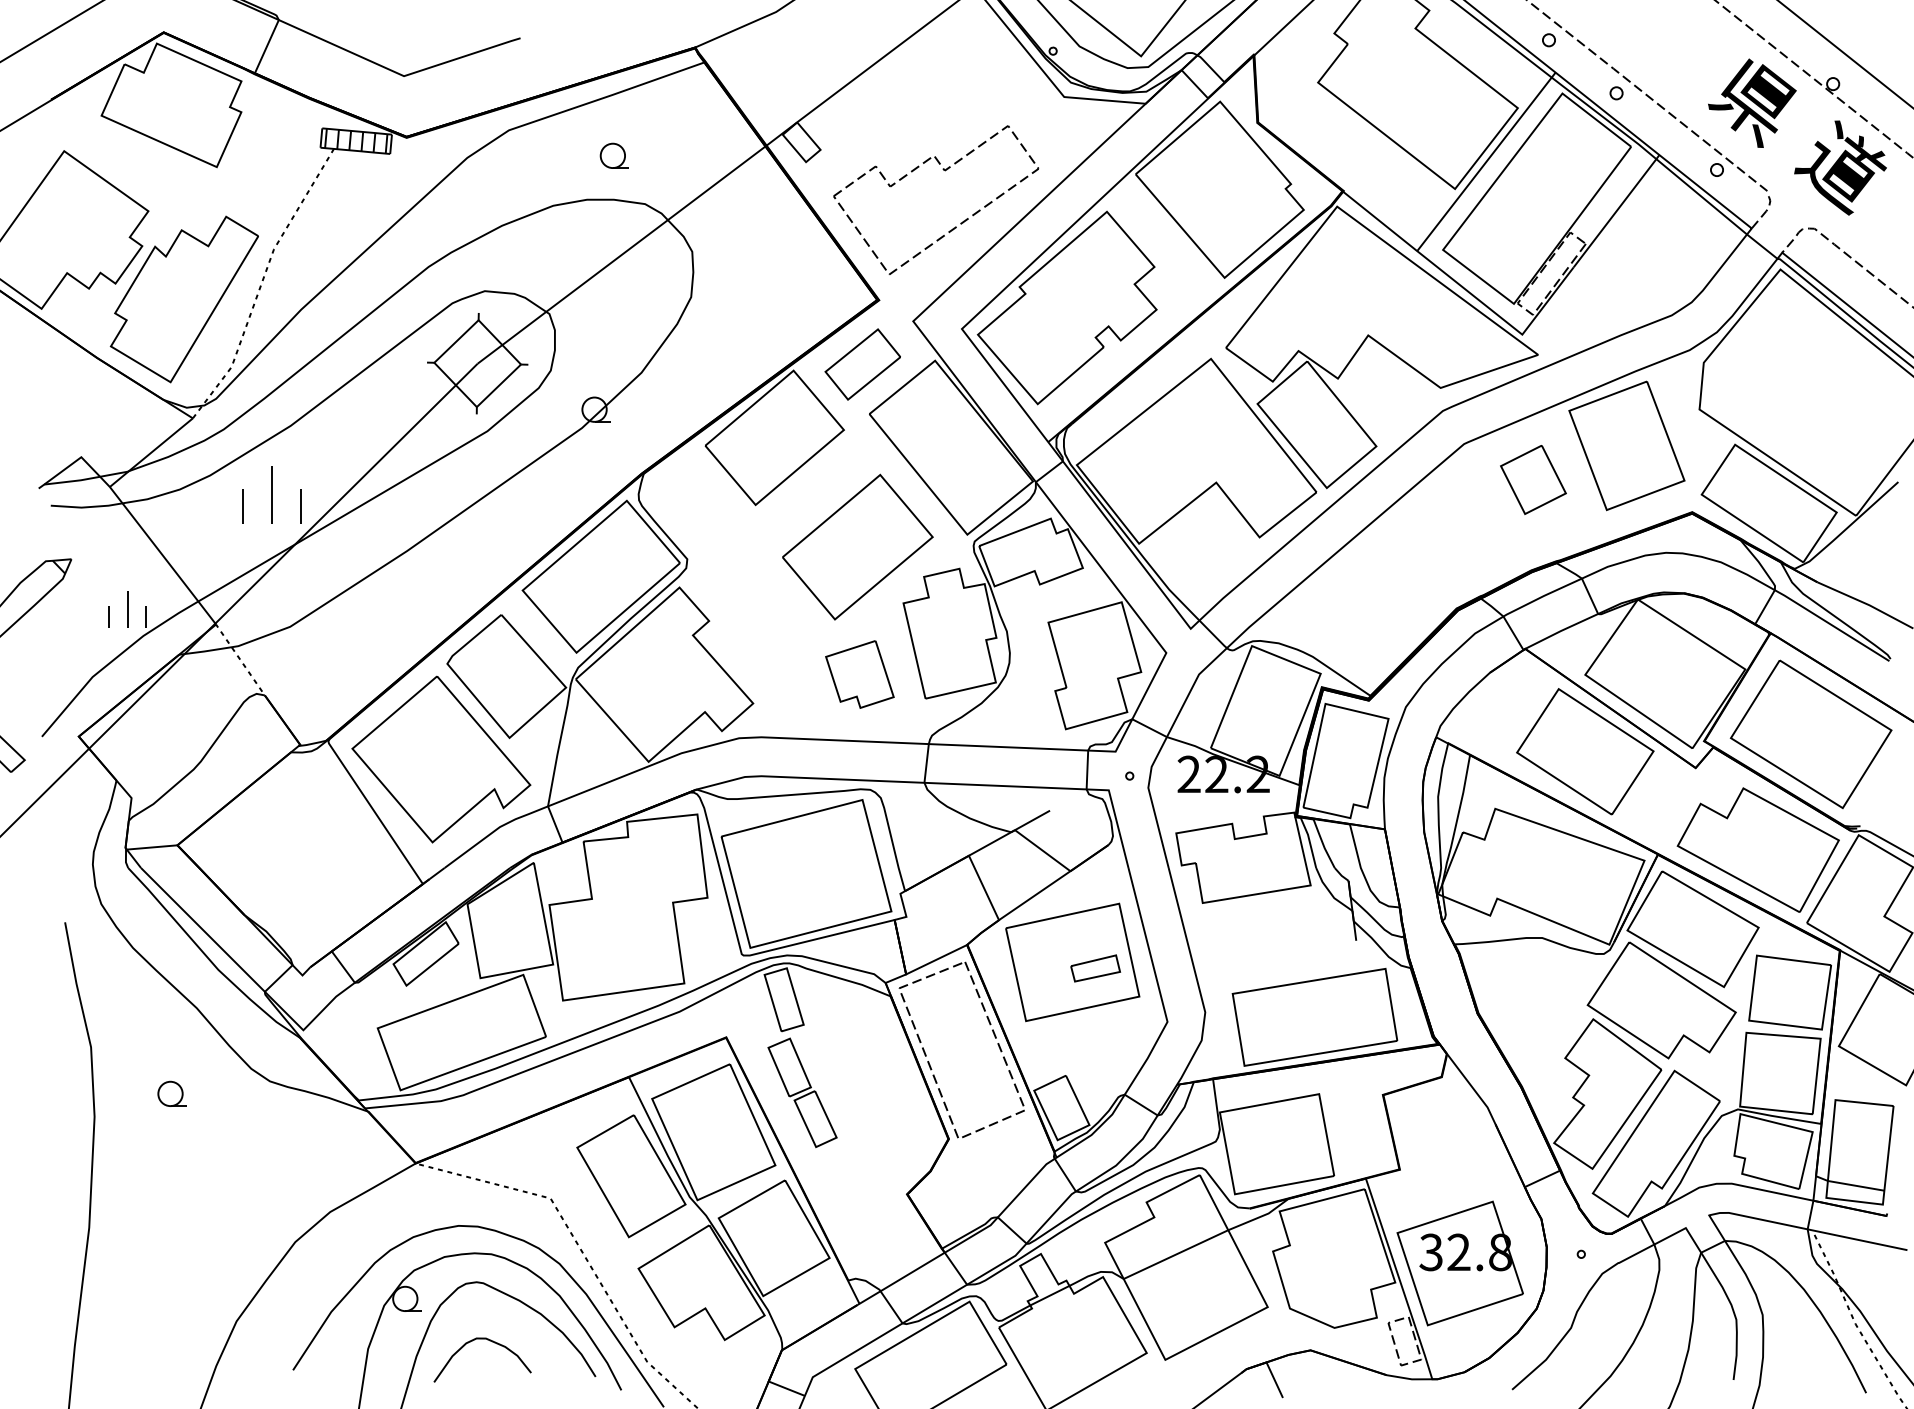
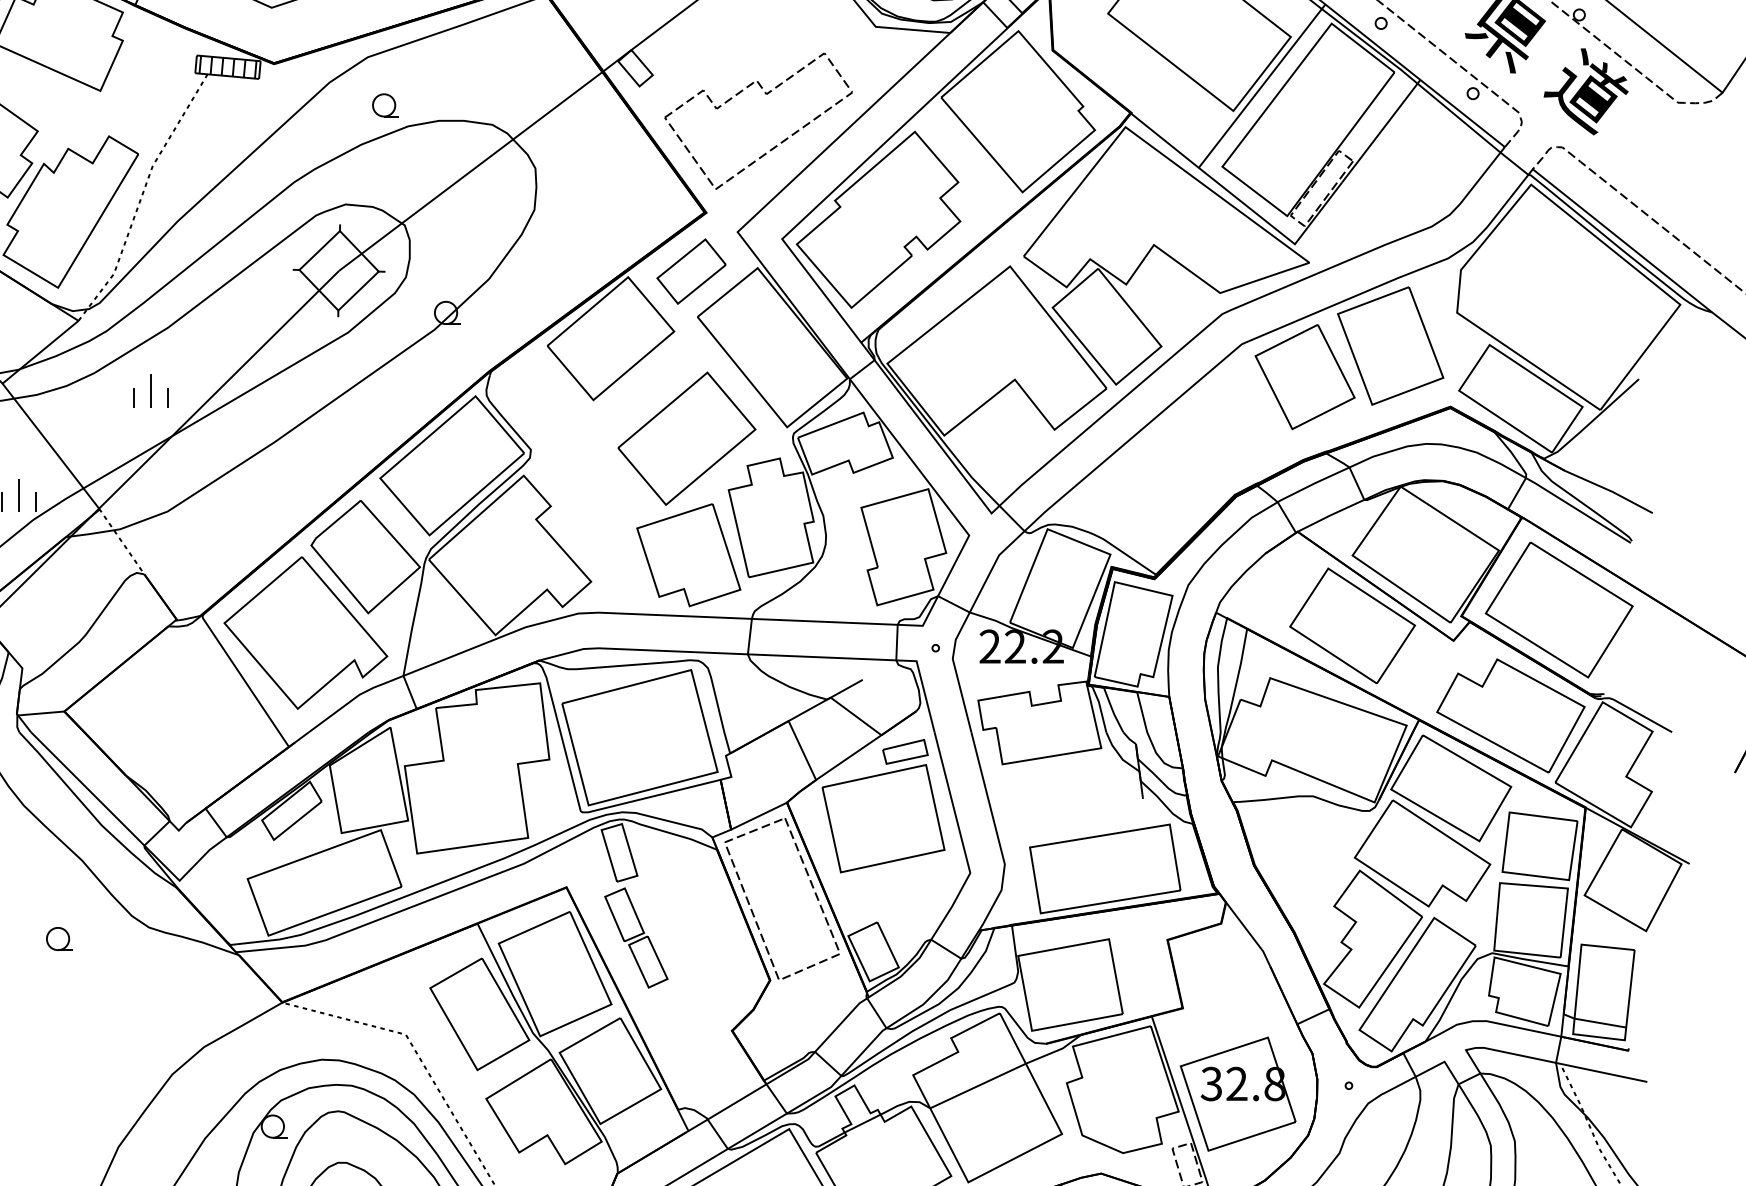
part: (613, 155) -> (384, 105), moved
part: (1533, 479) -> (1305, 376), size x1.67
part: (271, 494) -> (150, 390), size x0.62
part: (859, 674) -> (688, 555), size x1.67
part: (1095, 968) -> (905, 751), moved

